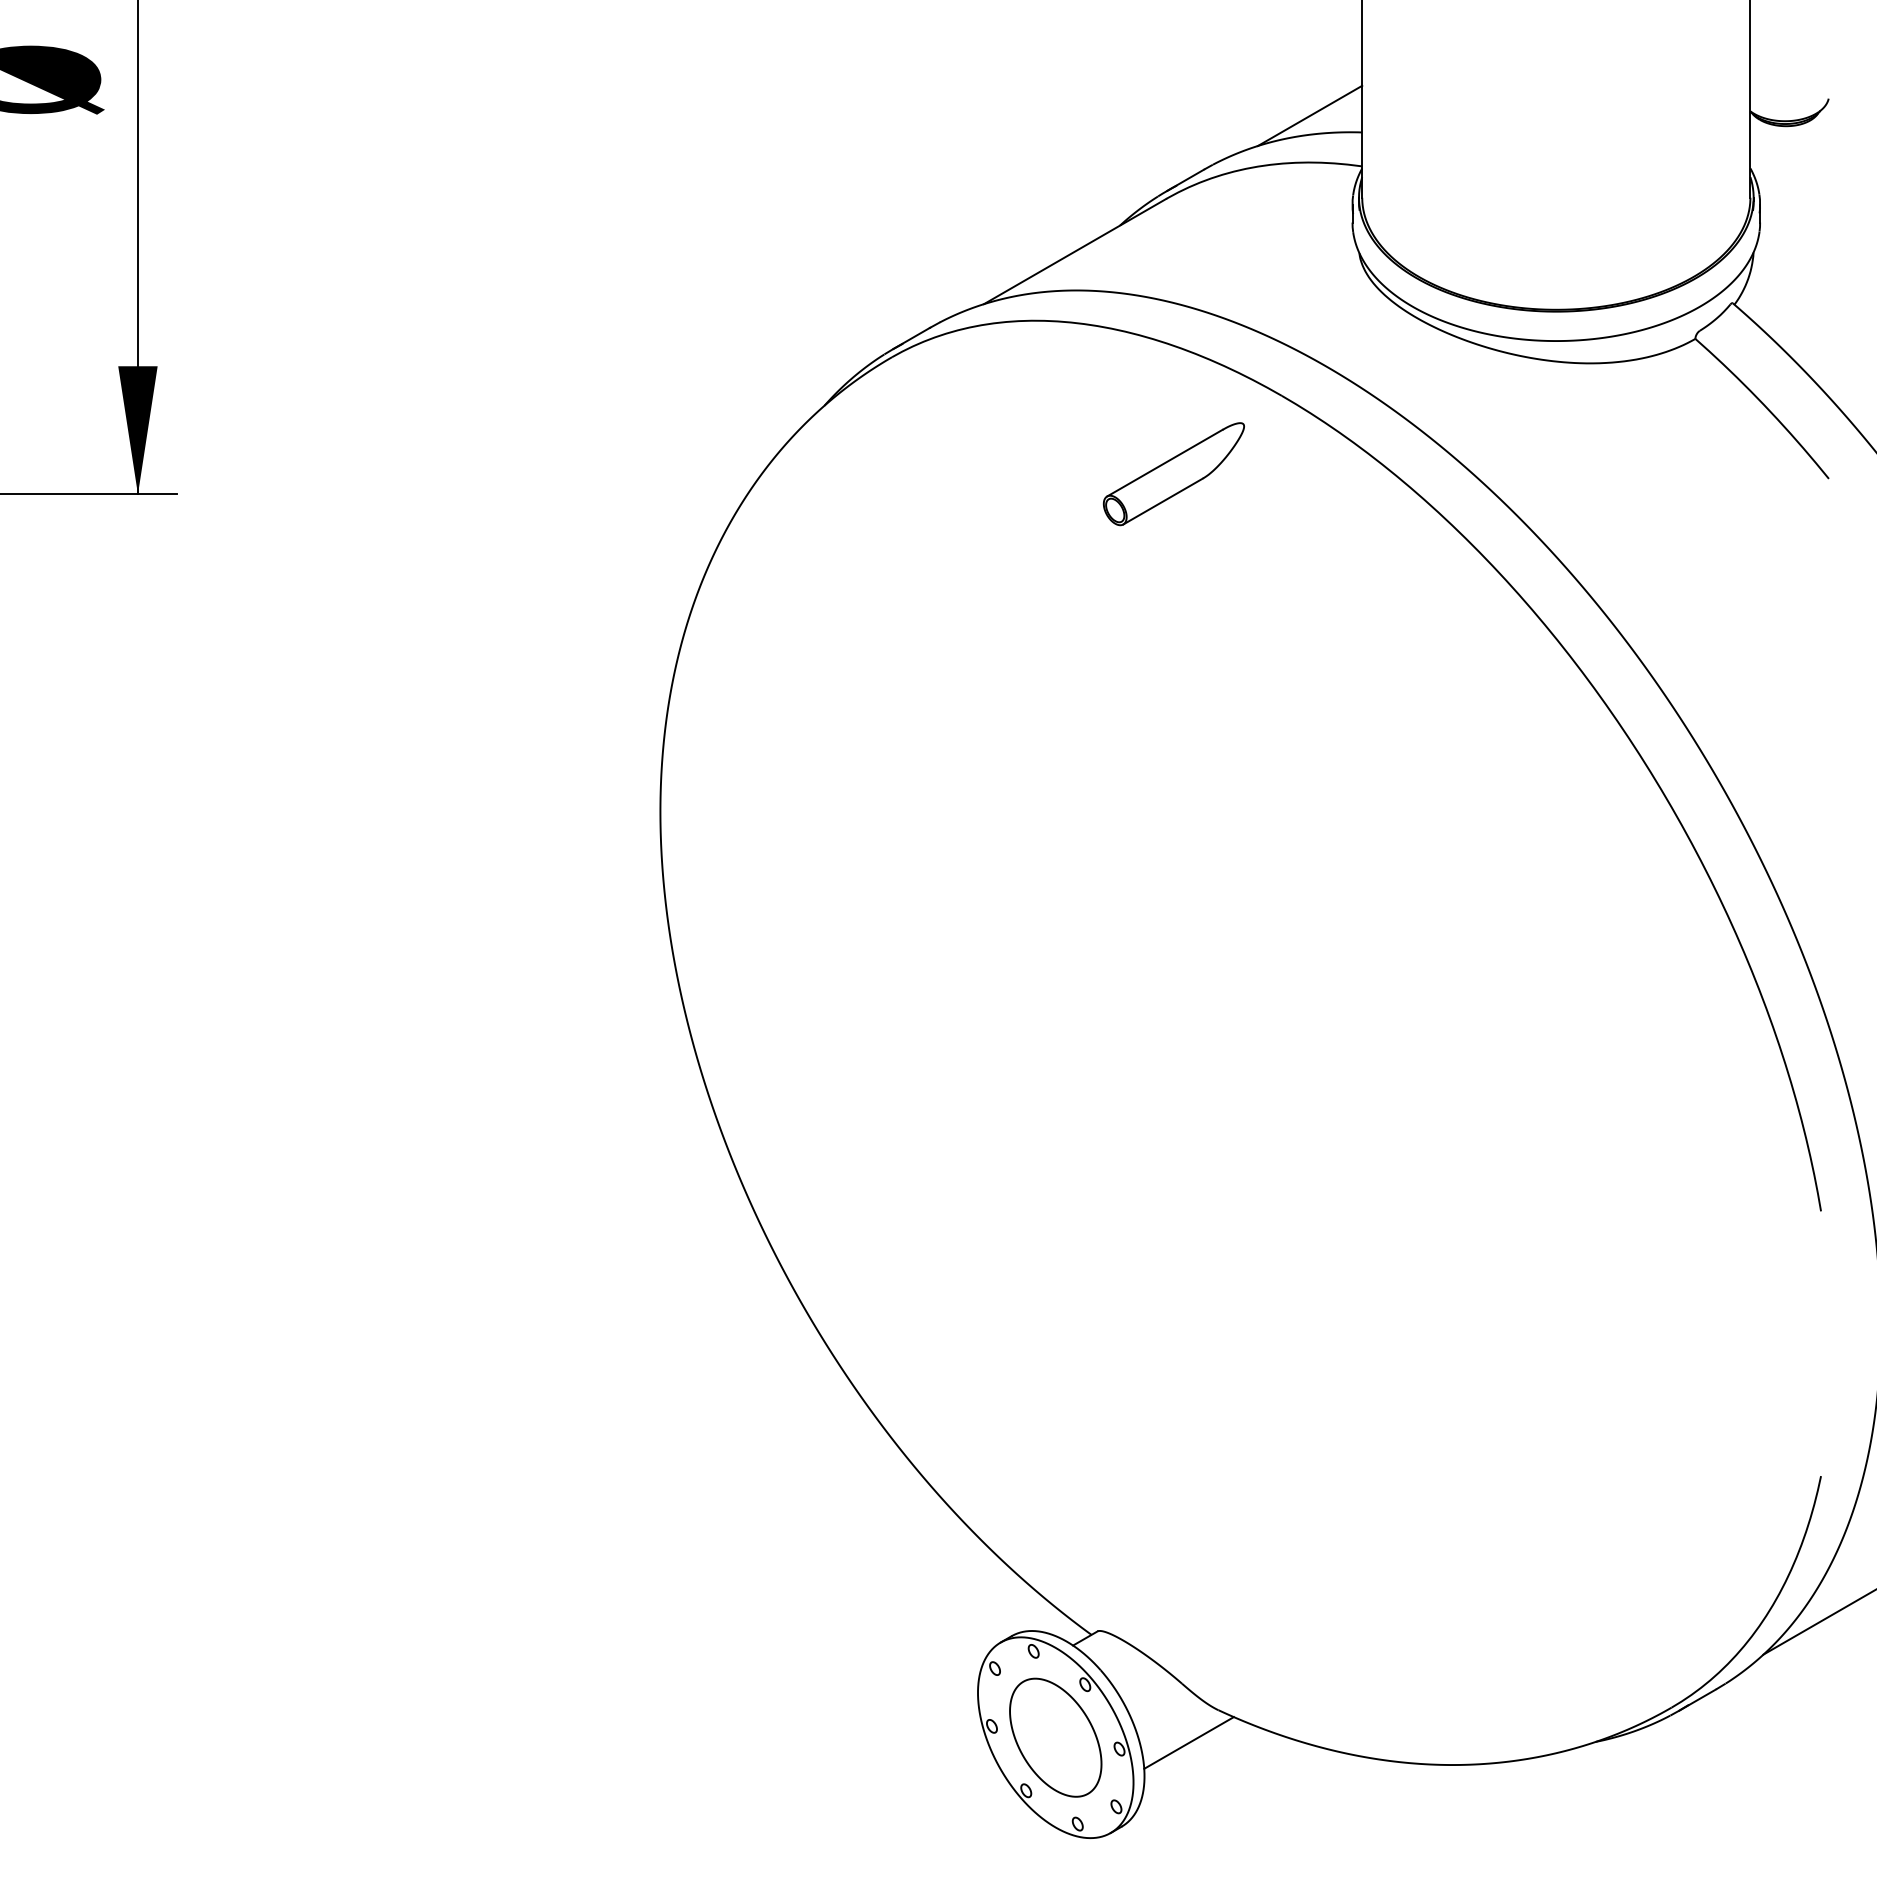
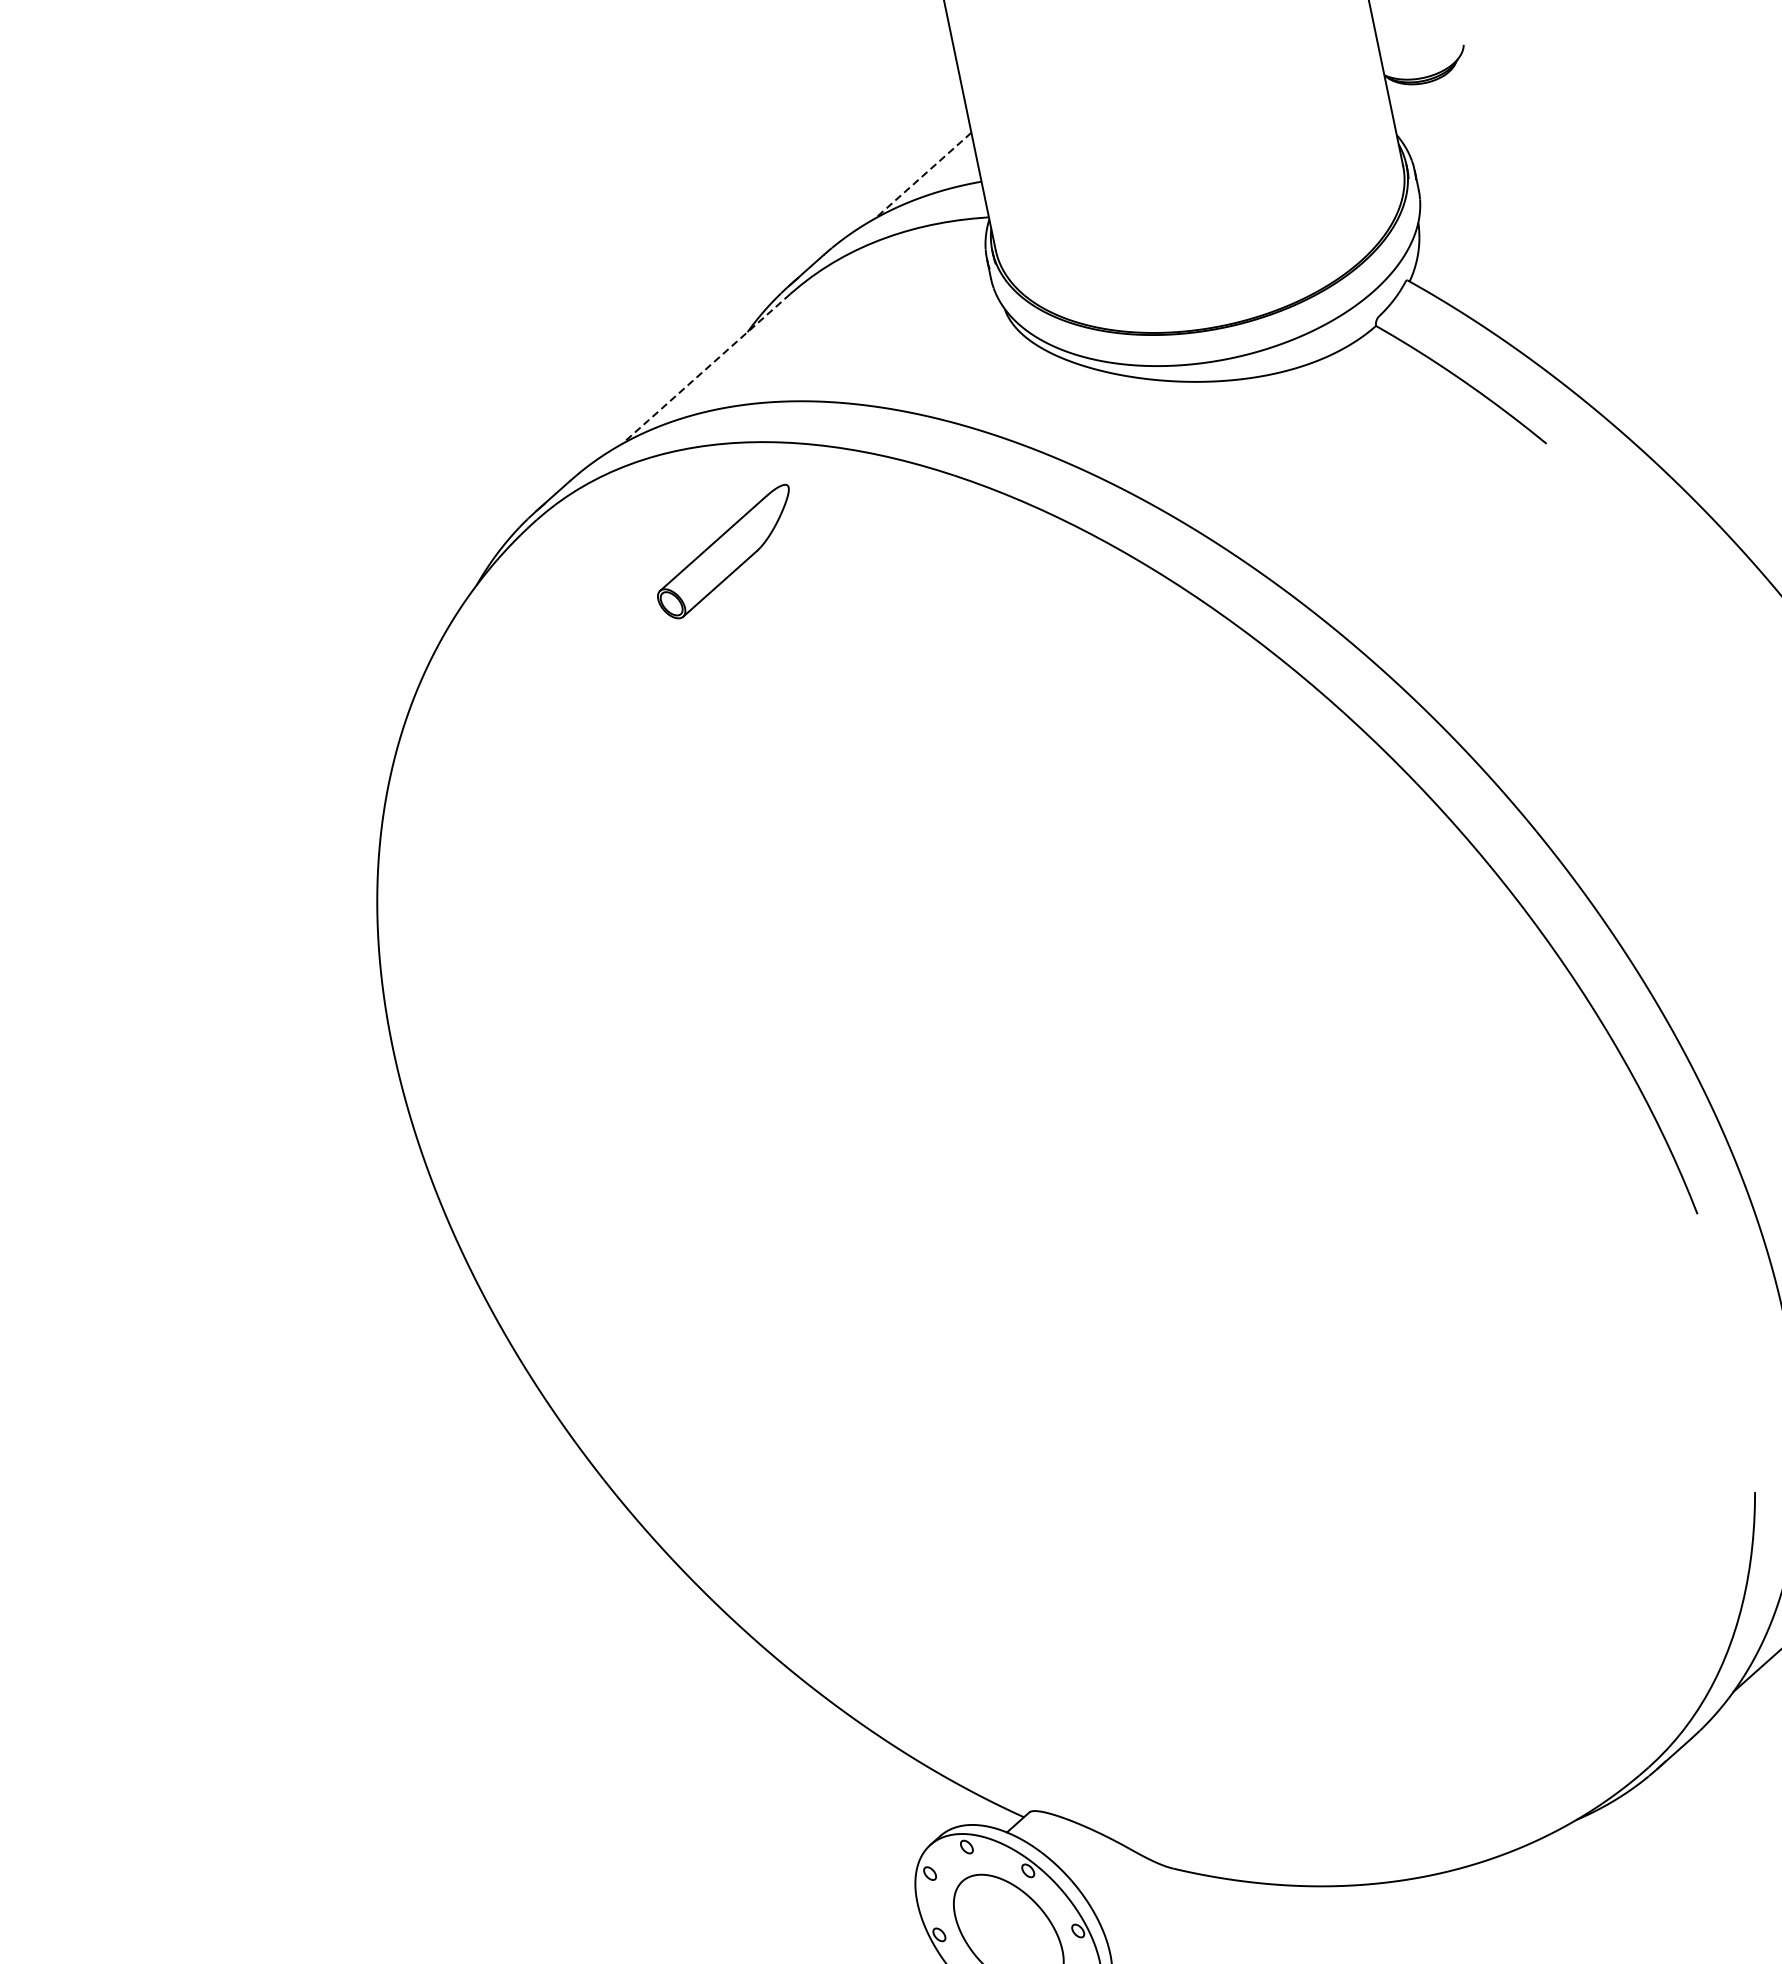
line: (1309, 116) -> (922, 176), solid -> dashed
line: (1074, 251) -> (705, 369), solid -> dashed
part: (1173, 474) -> (725, 553), moved
line: (1188, 1742) -> (1149, 1909), removed

